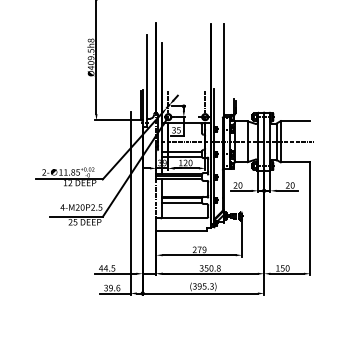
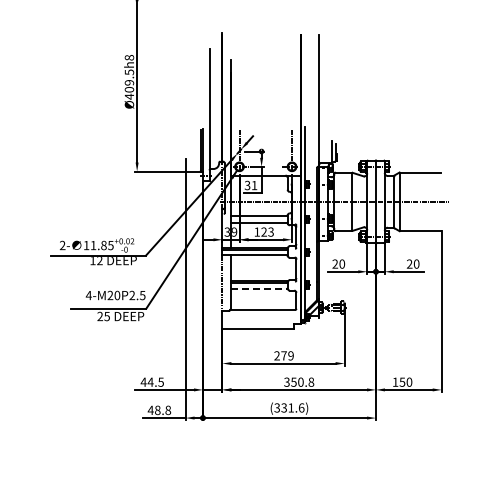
text: (178, 130) -> (254, 185), 35 -> 31
text: (190, 162) -> (270, 231), 120 -> 123
line: (181, 202) -> (258, 288), solid -> dashed
text: (205, 286) -> (292, 407), (395.3) -> (331.6)
text: (112, 288) -> (159, 410), 39.6 -> 48.8

